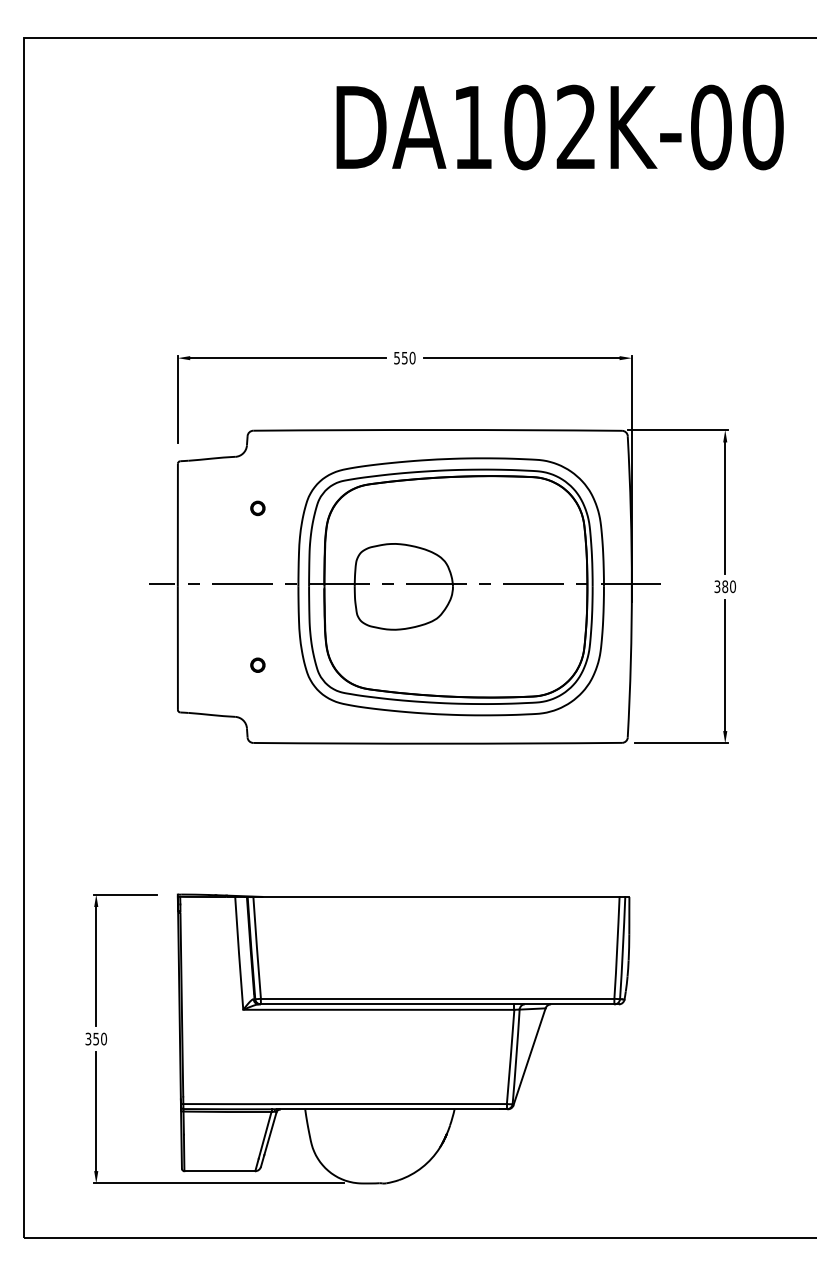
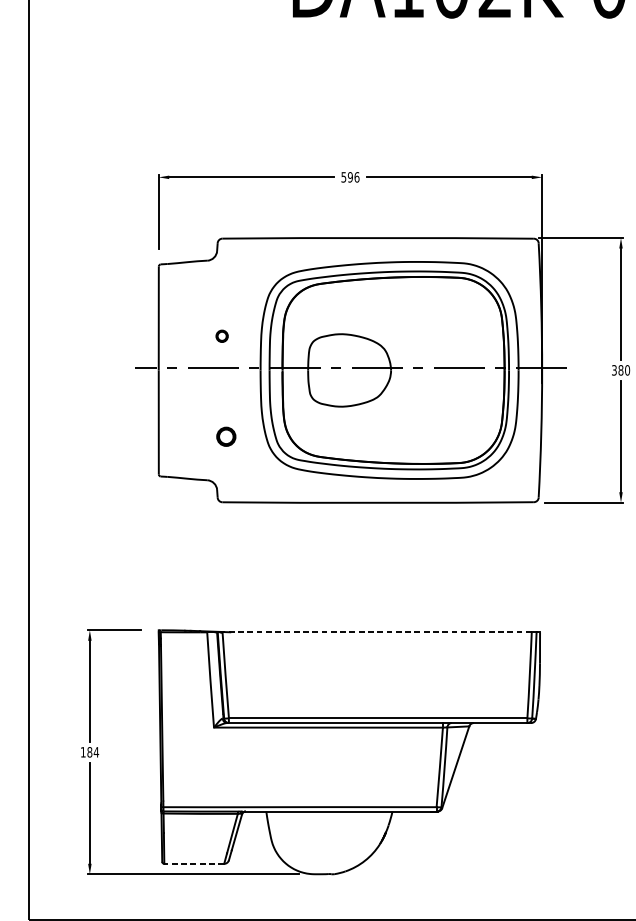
text: (408, 357) -> (353, 176), 550 -> 596
part: (257, 508) -> (221, 336), moved
circle: (257, 664) -> (226, 436), size x1.6
line: (435, 897) -> (376, 632), solid -> dashed
text: (96, 1038) -> (90, 751), 350 -> 184
line: (219, 1171) -> (193, 864), solid -> dashed

